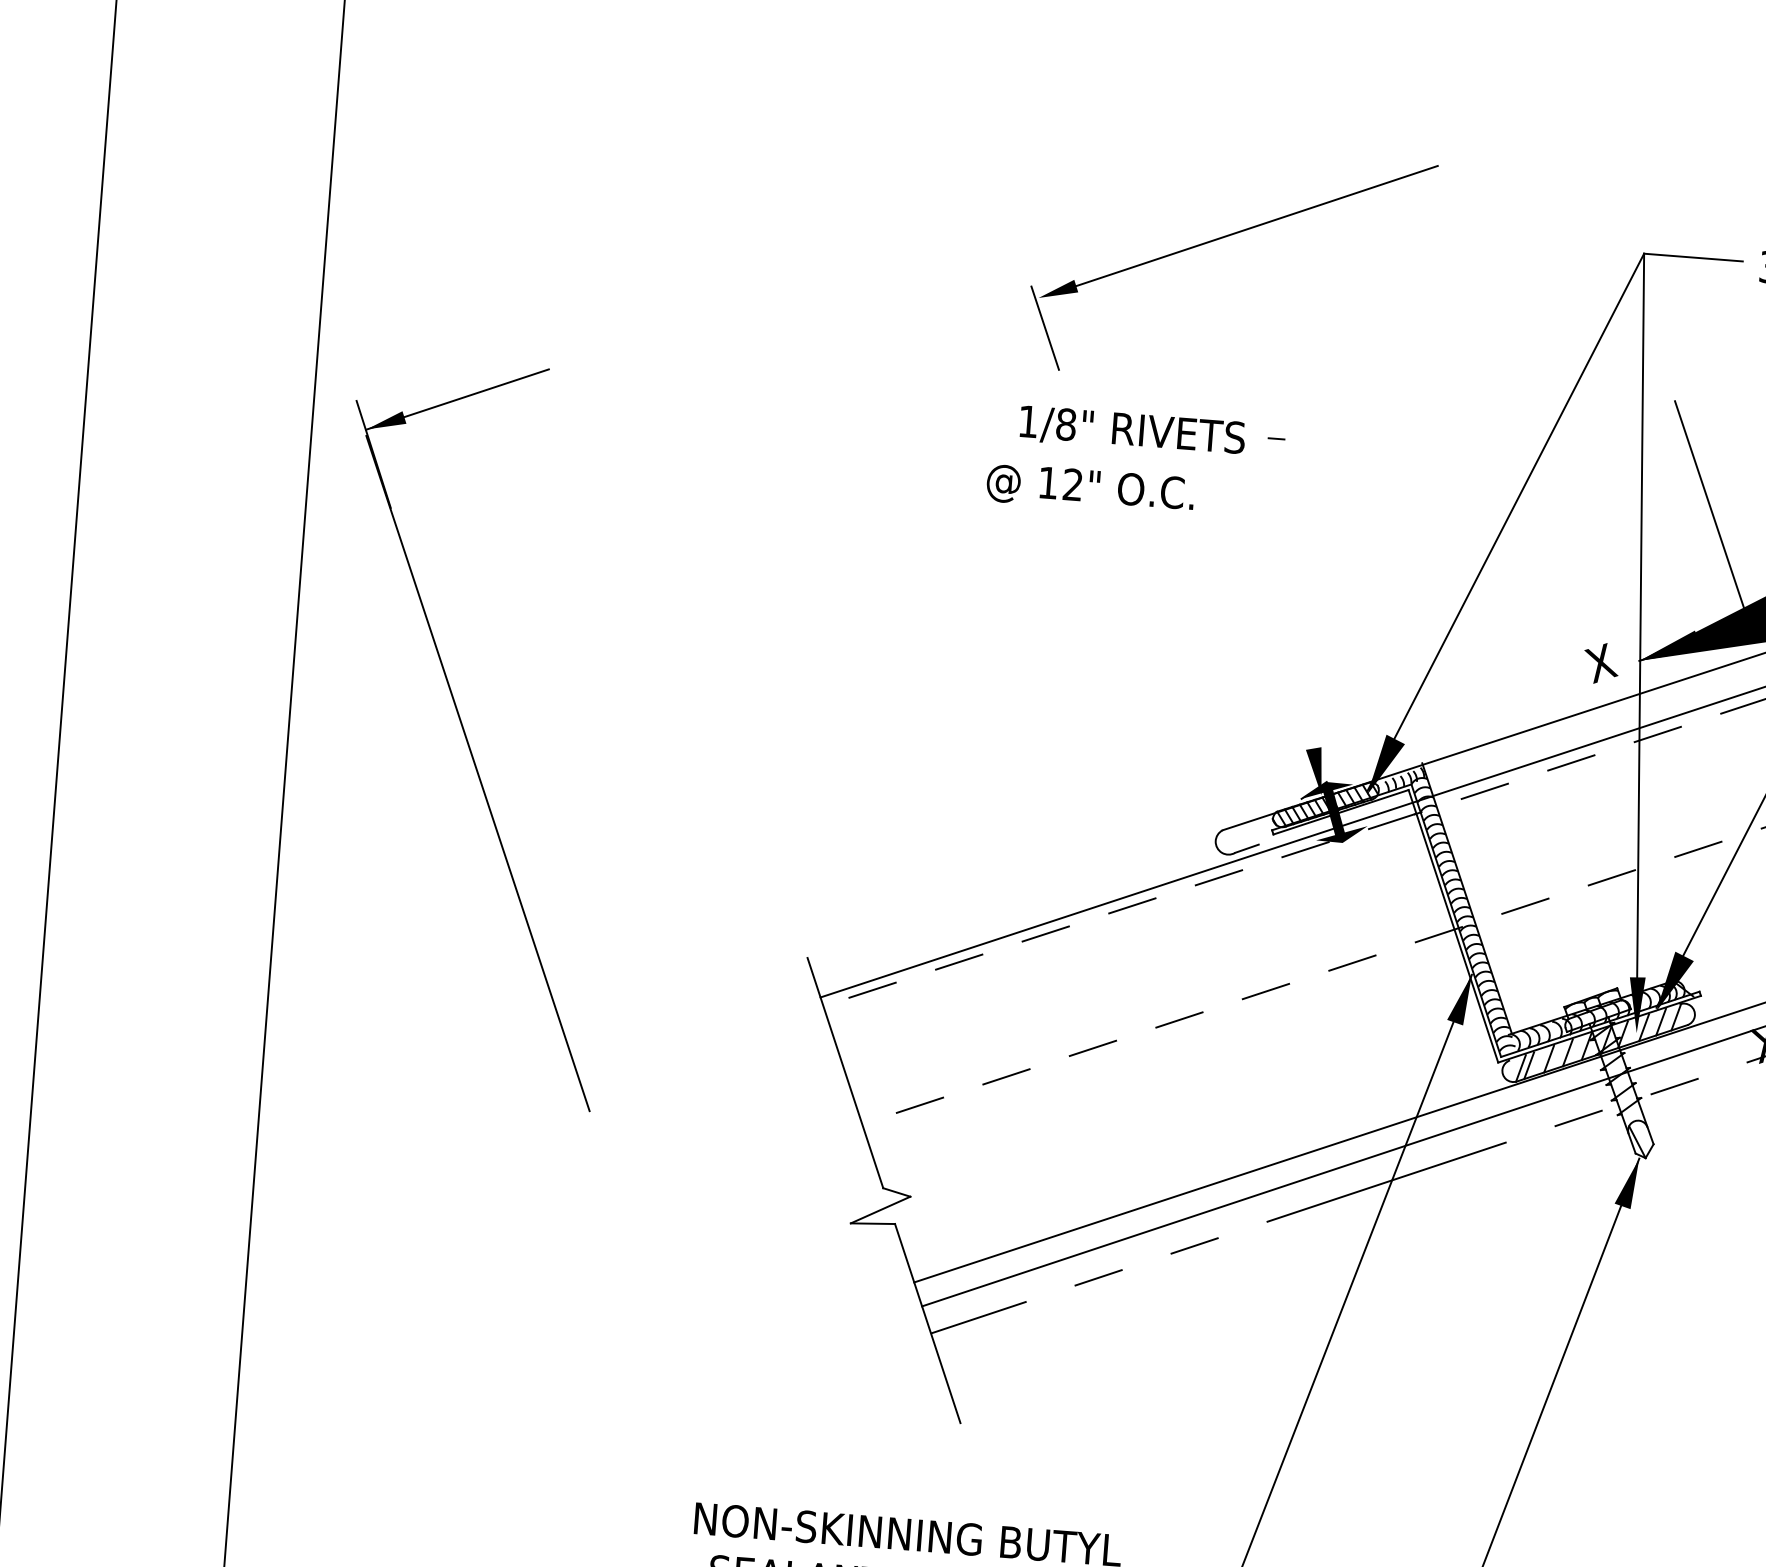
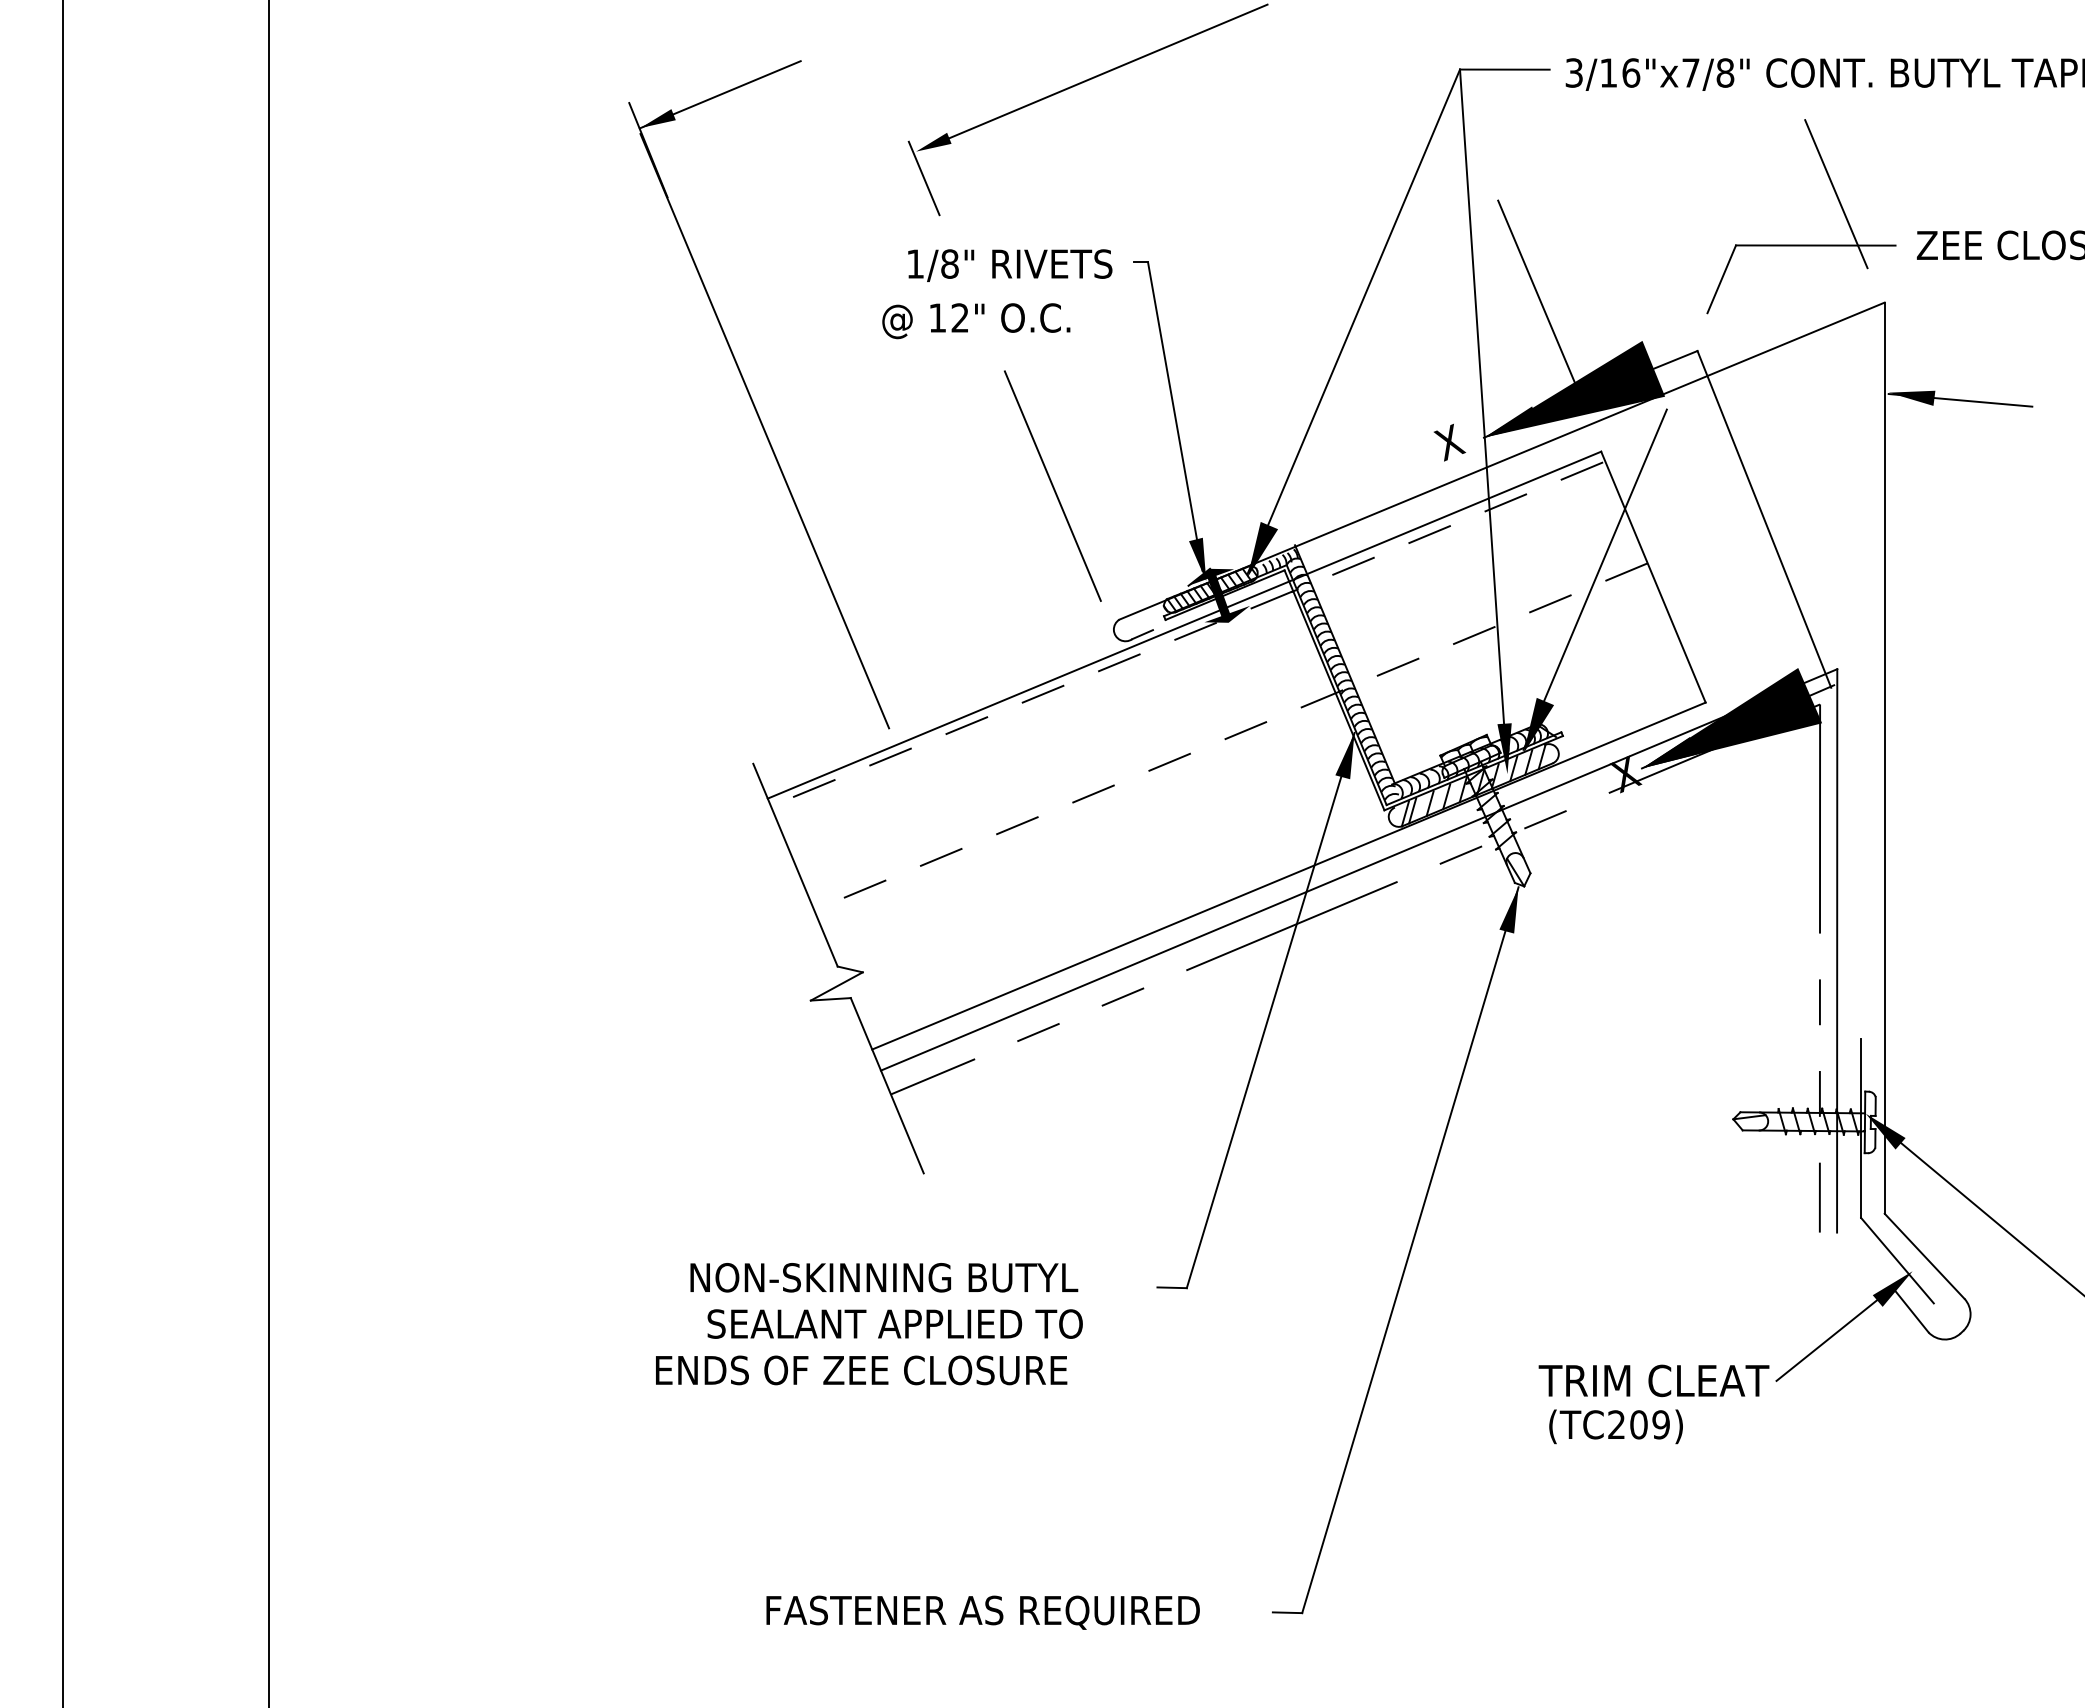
line: (1301, 611) -> (1175, 416), added
line: (1160, 676) -> (1052, 485), added
part: (467, 736) -> (752, 398), moved

